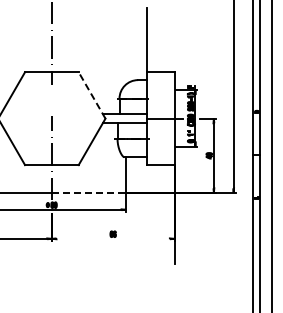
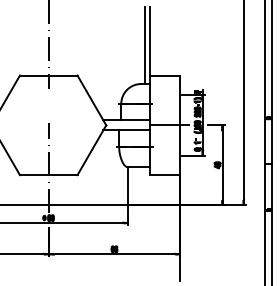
line: (141, 44) -> (144, 45), added
line: (92, 95) -> (92, 100), dashed -> solid
line: (89, 192) -> (89, 204), dashed -> solid
line: (112, 238) -> (113, 253), added

